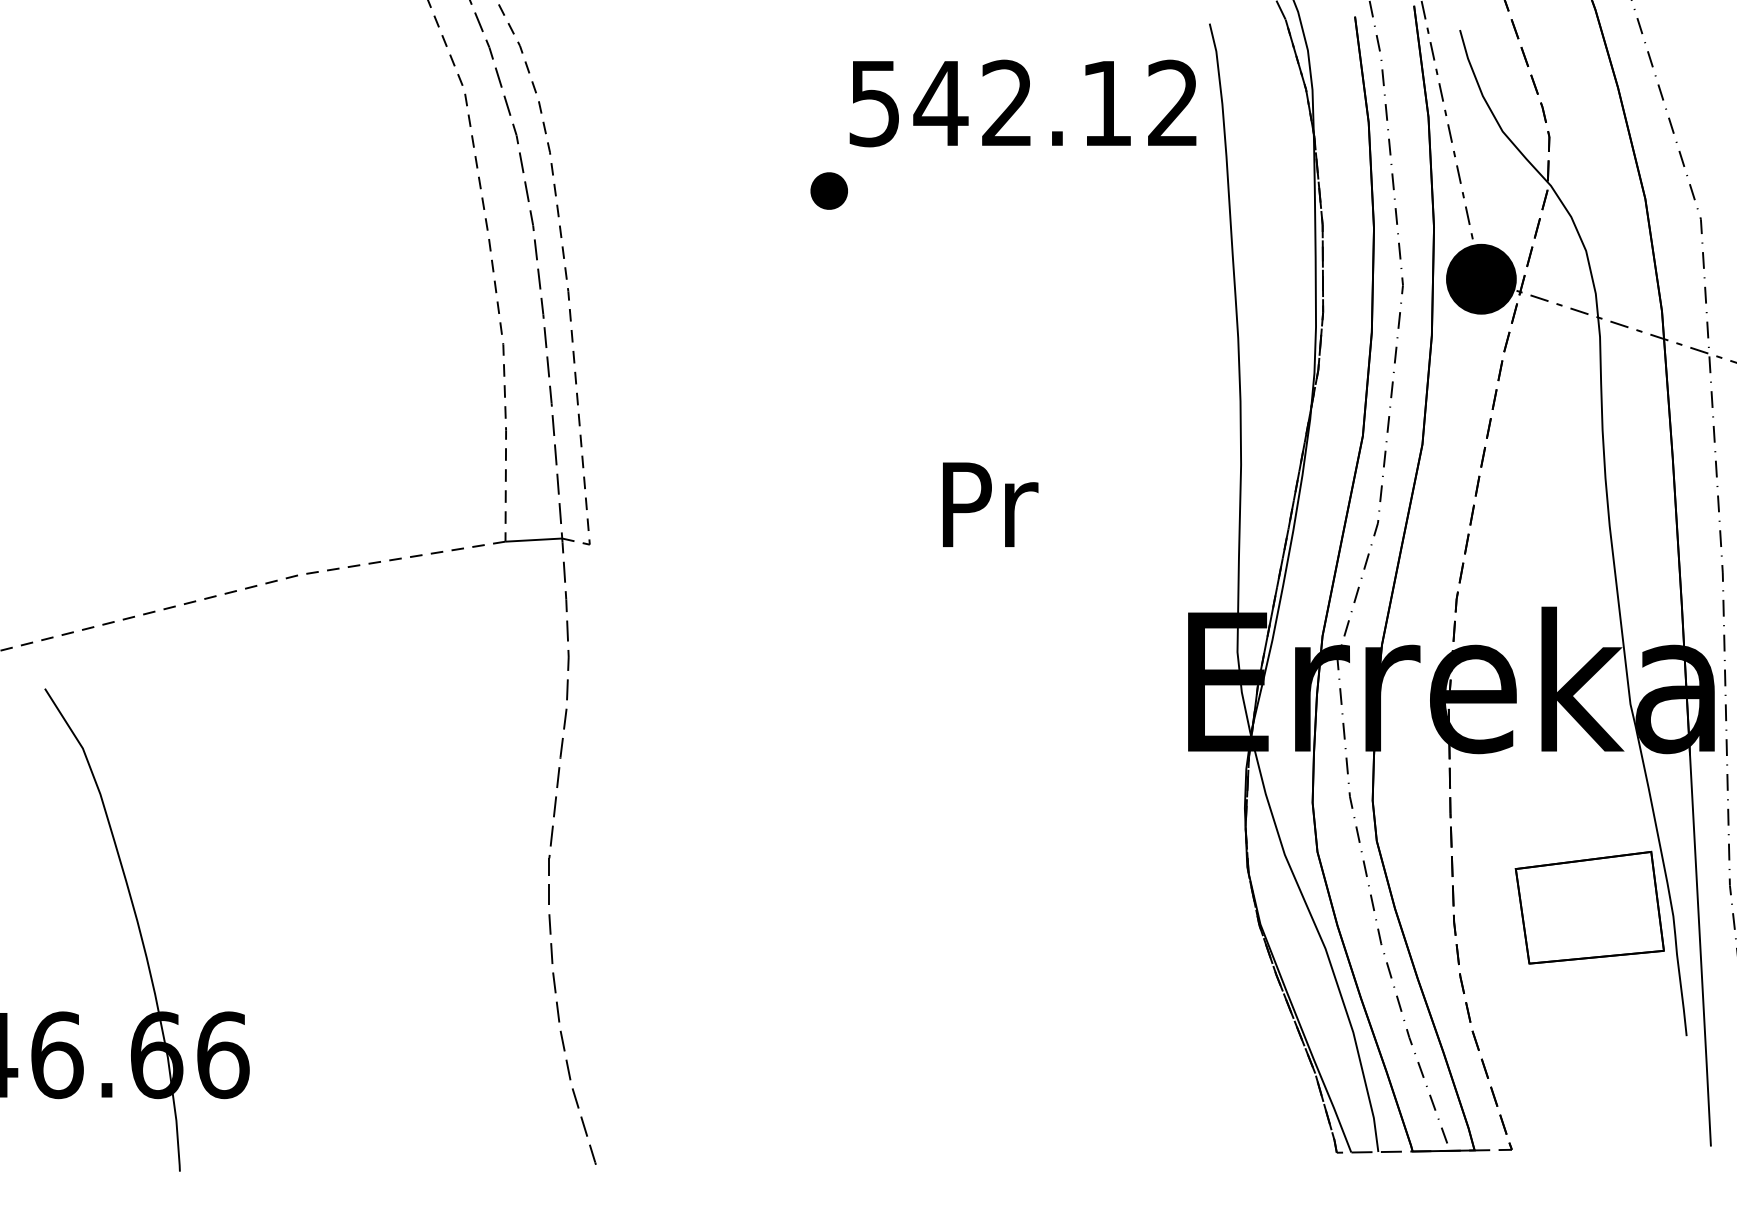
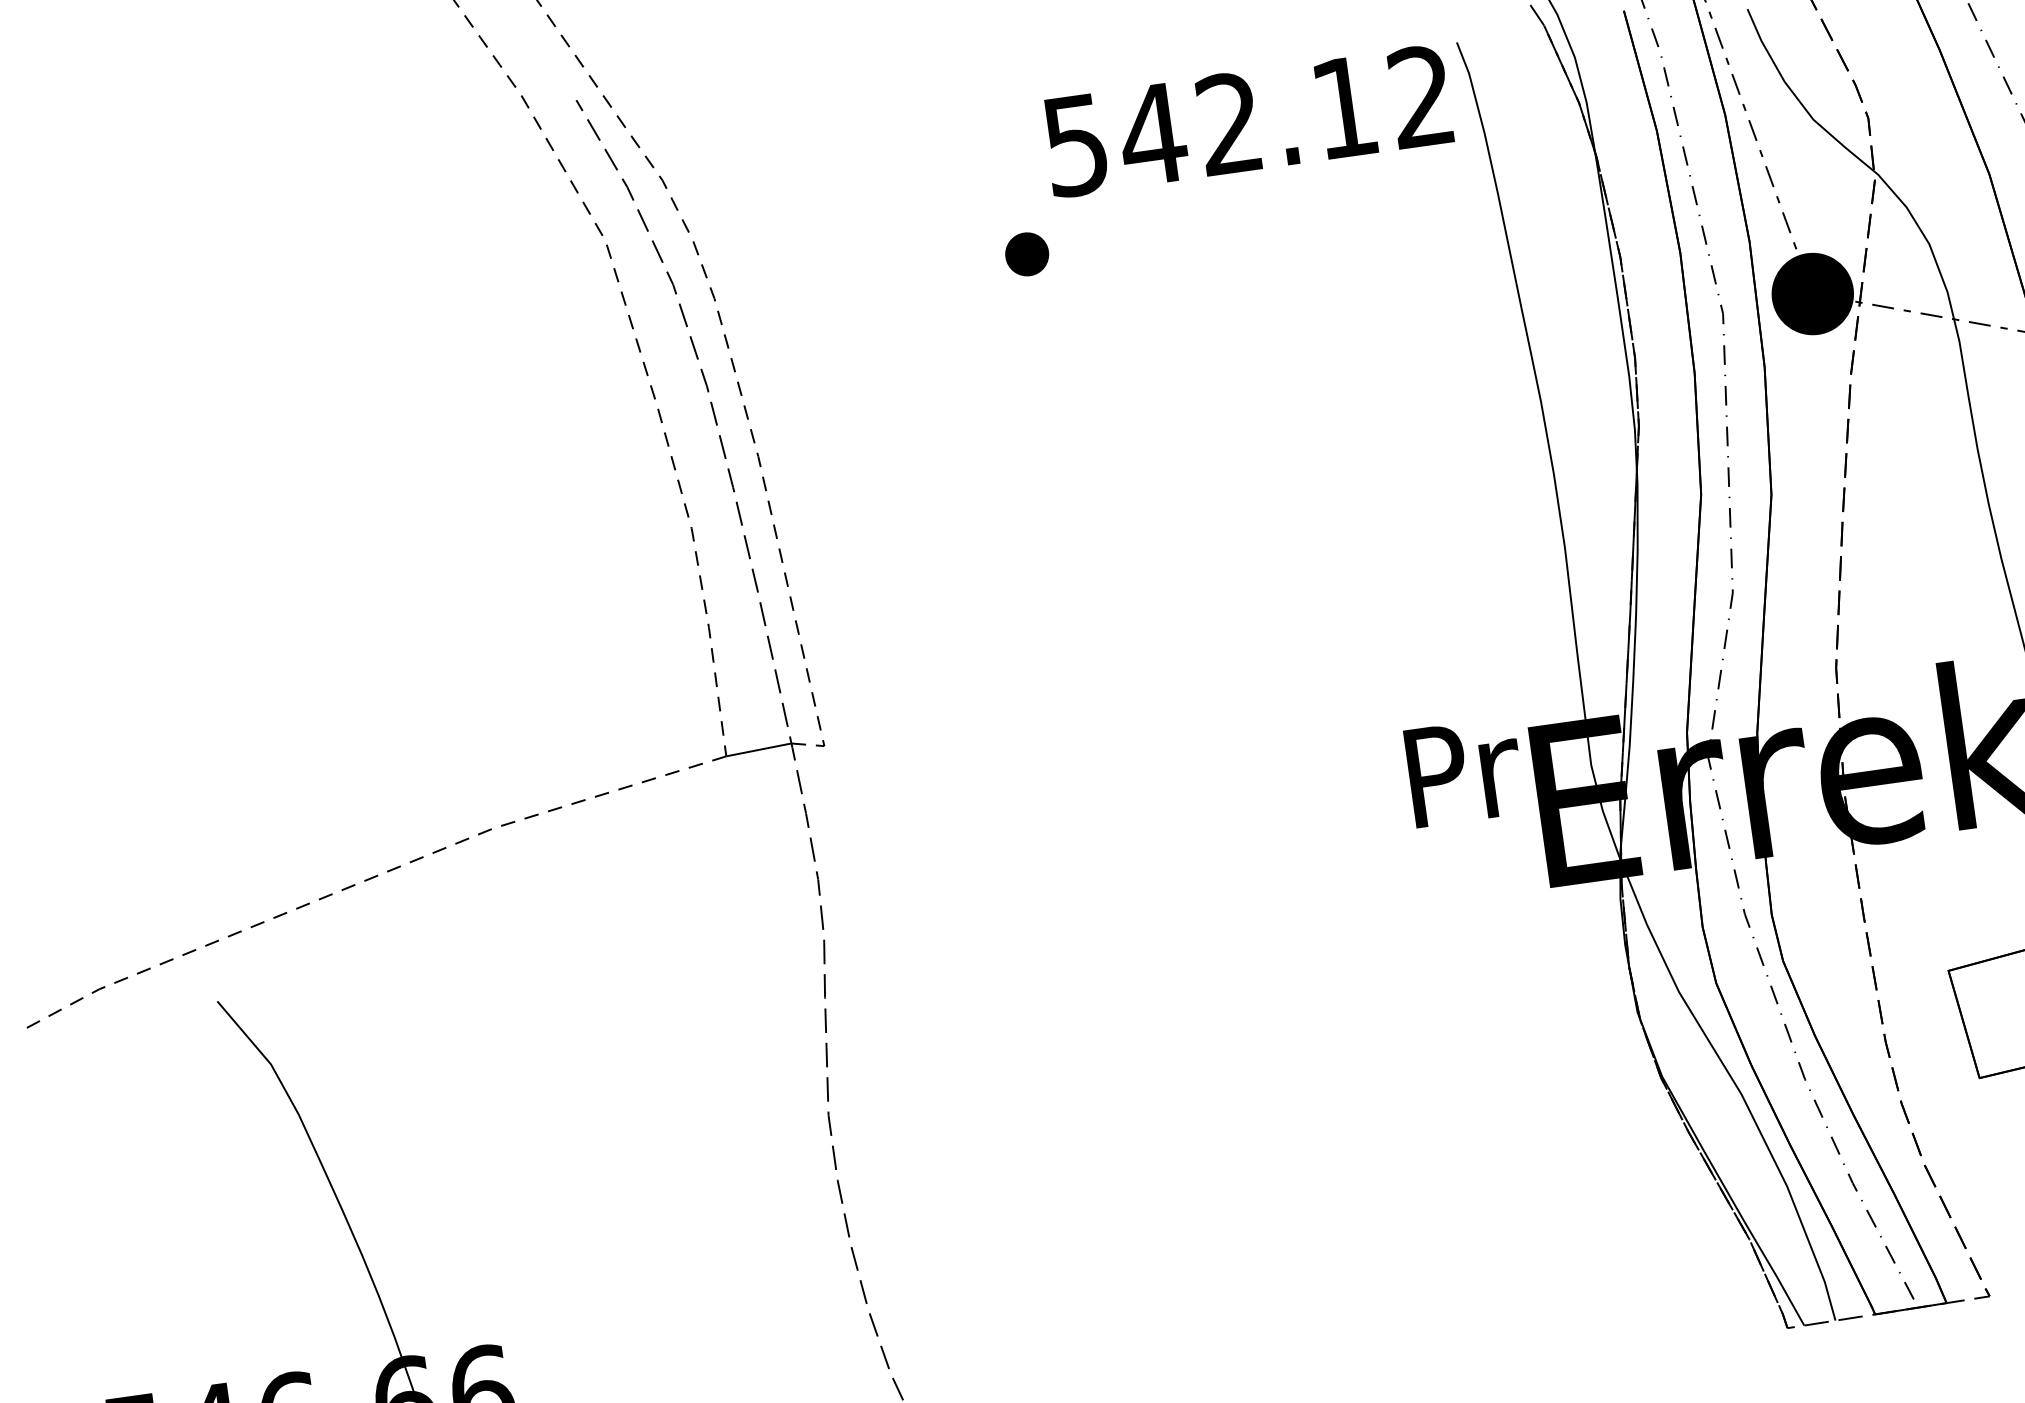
text: (1022, 103) -> (1247, 121), moved
part: (828, 190) -> (1026, 253), moved
text: (990, 504) -> (1464, 771), moved

